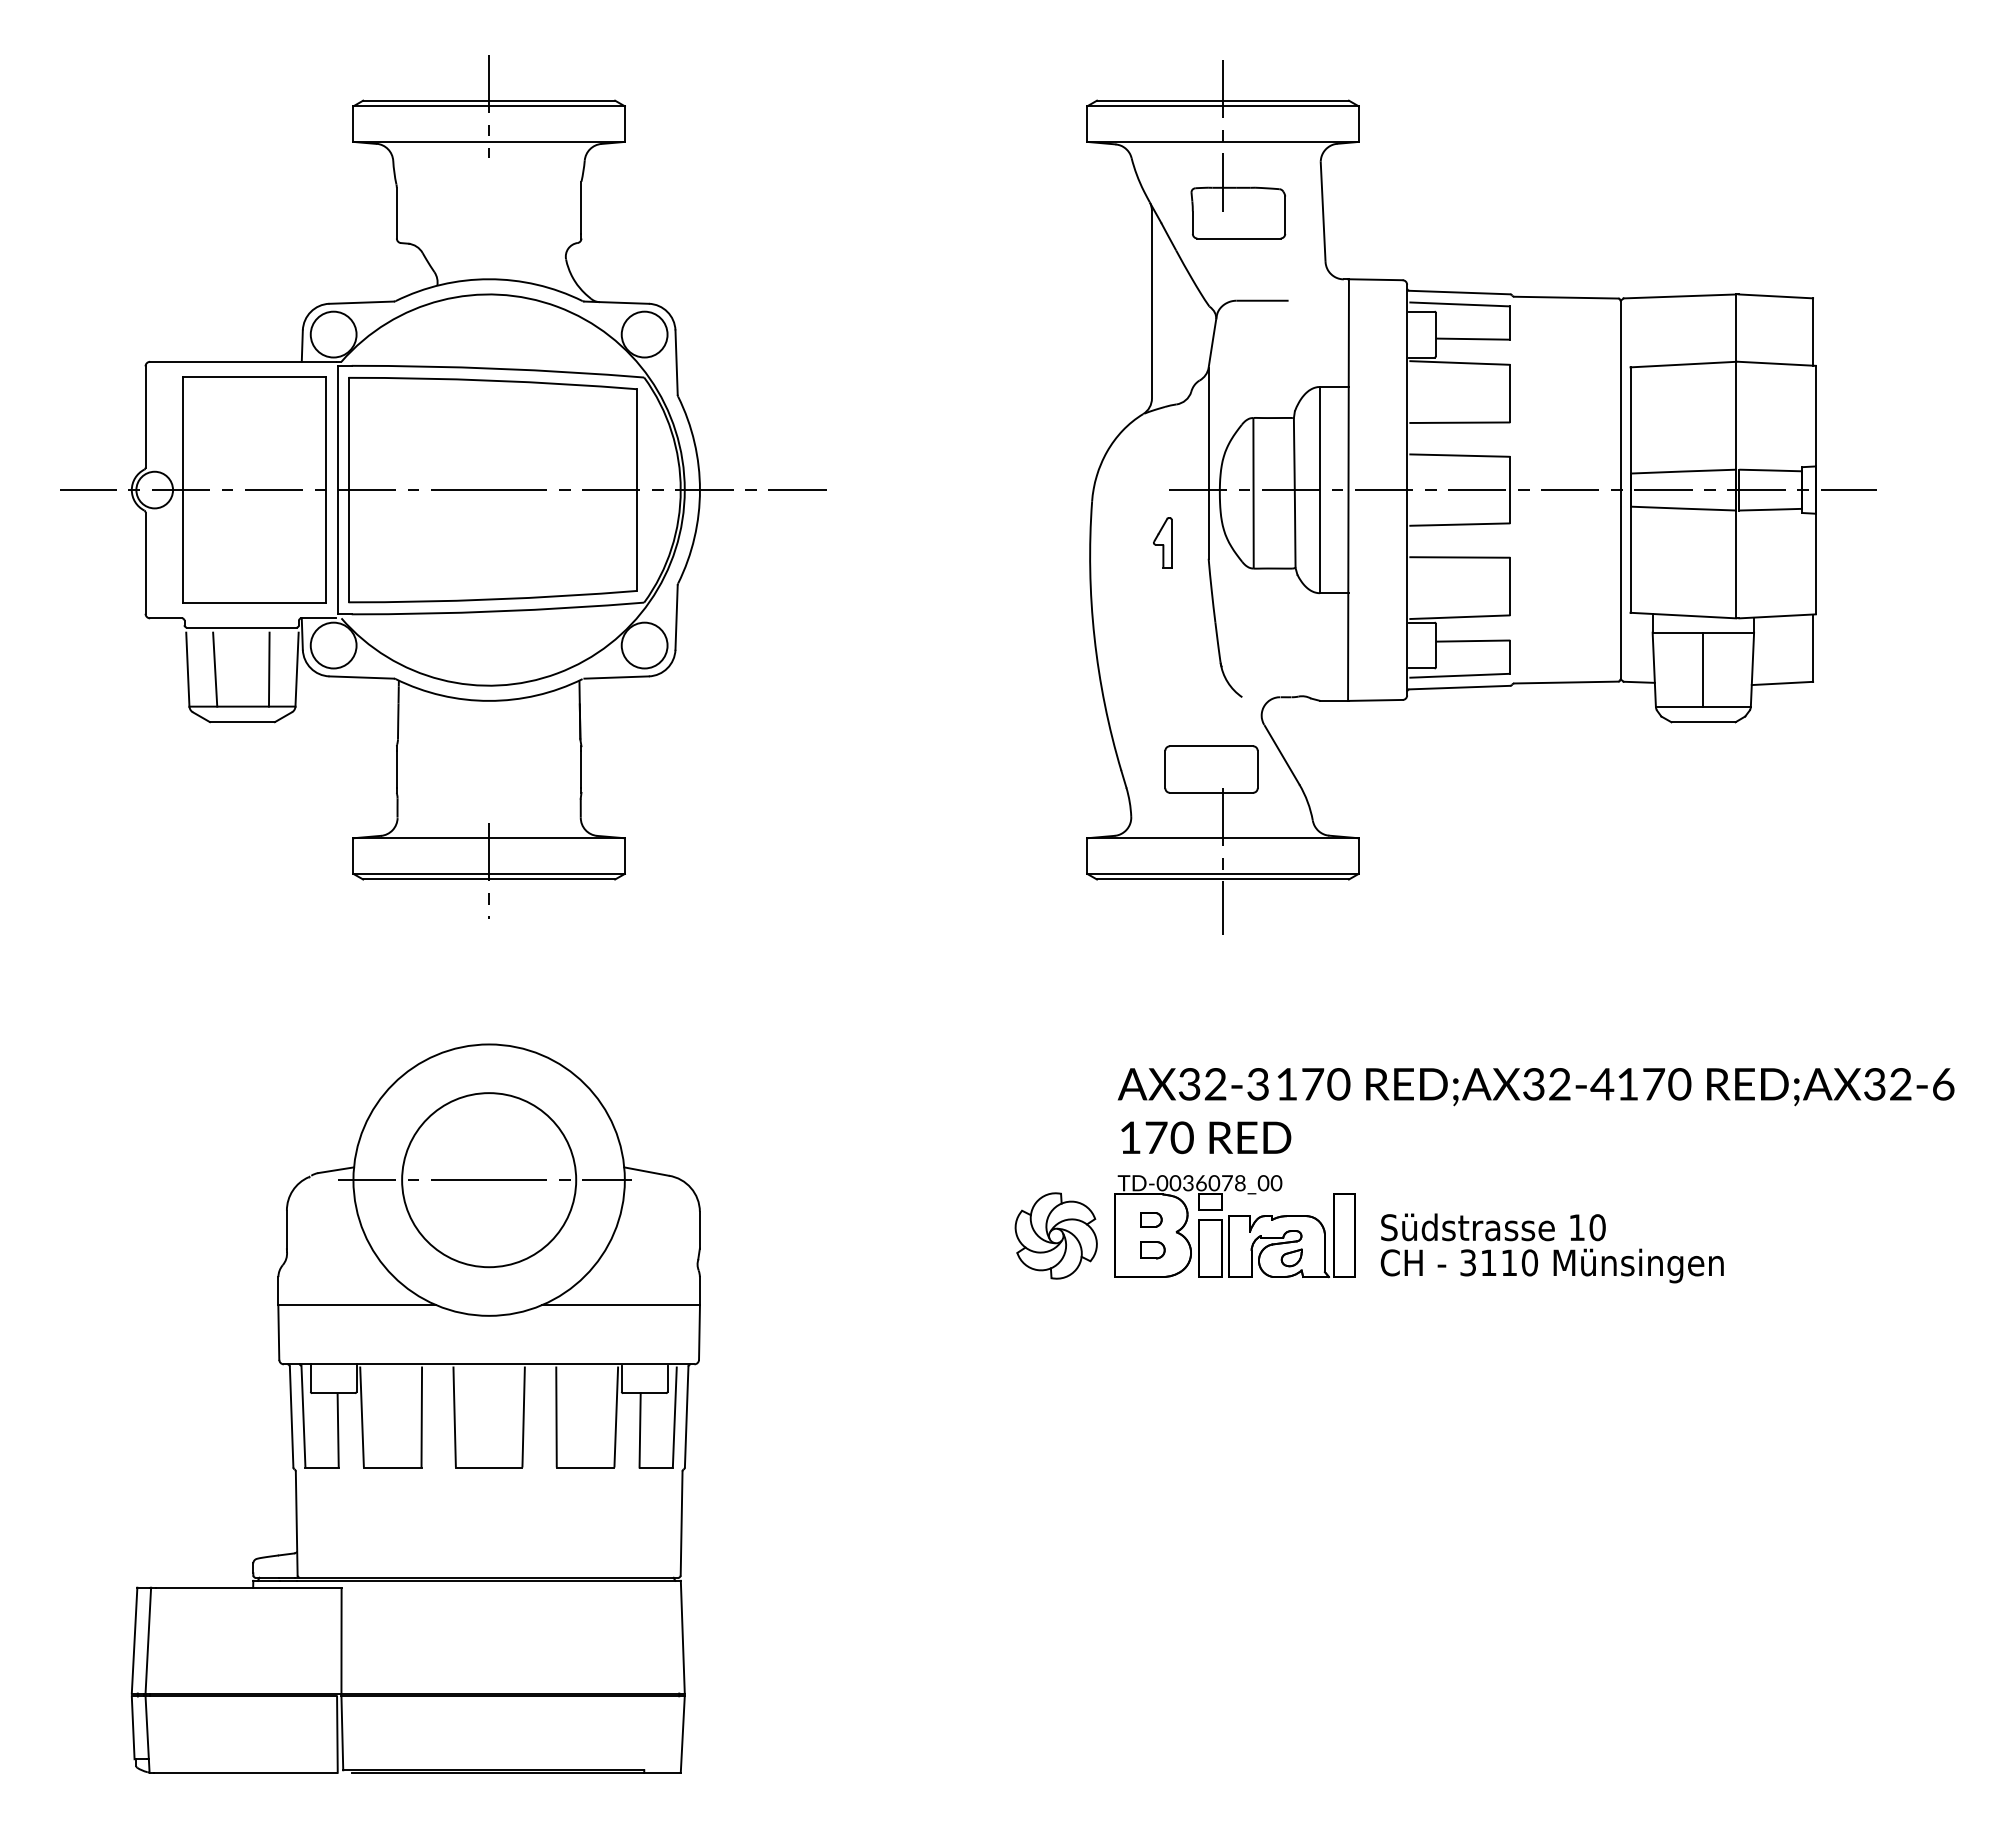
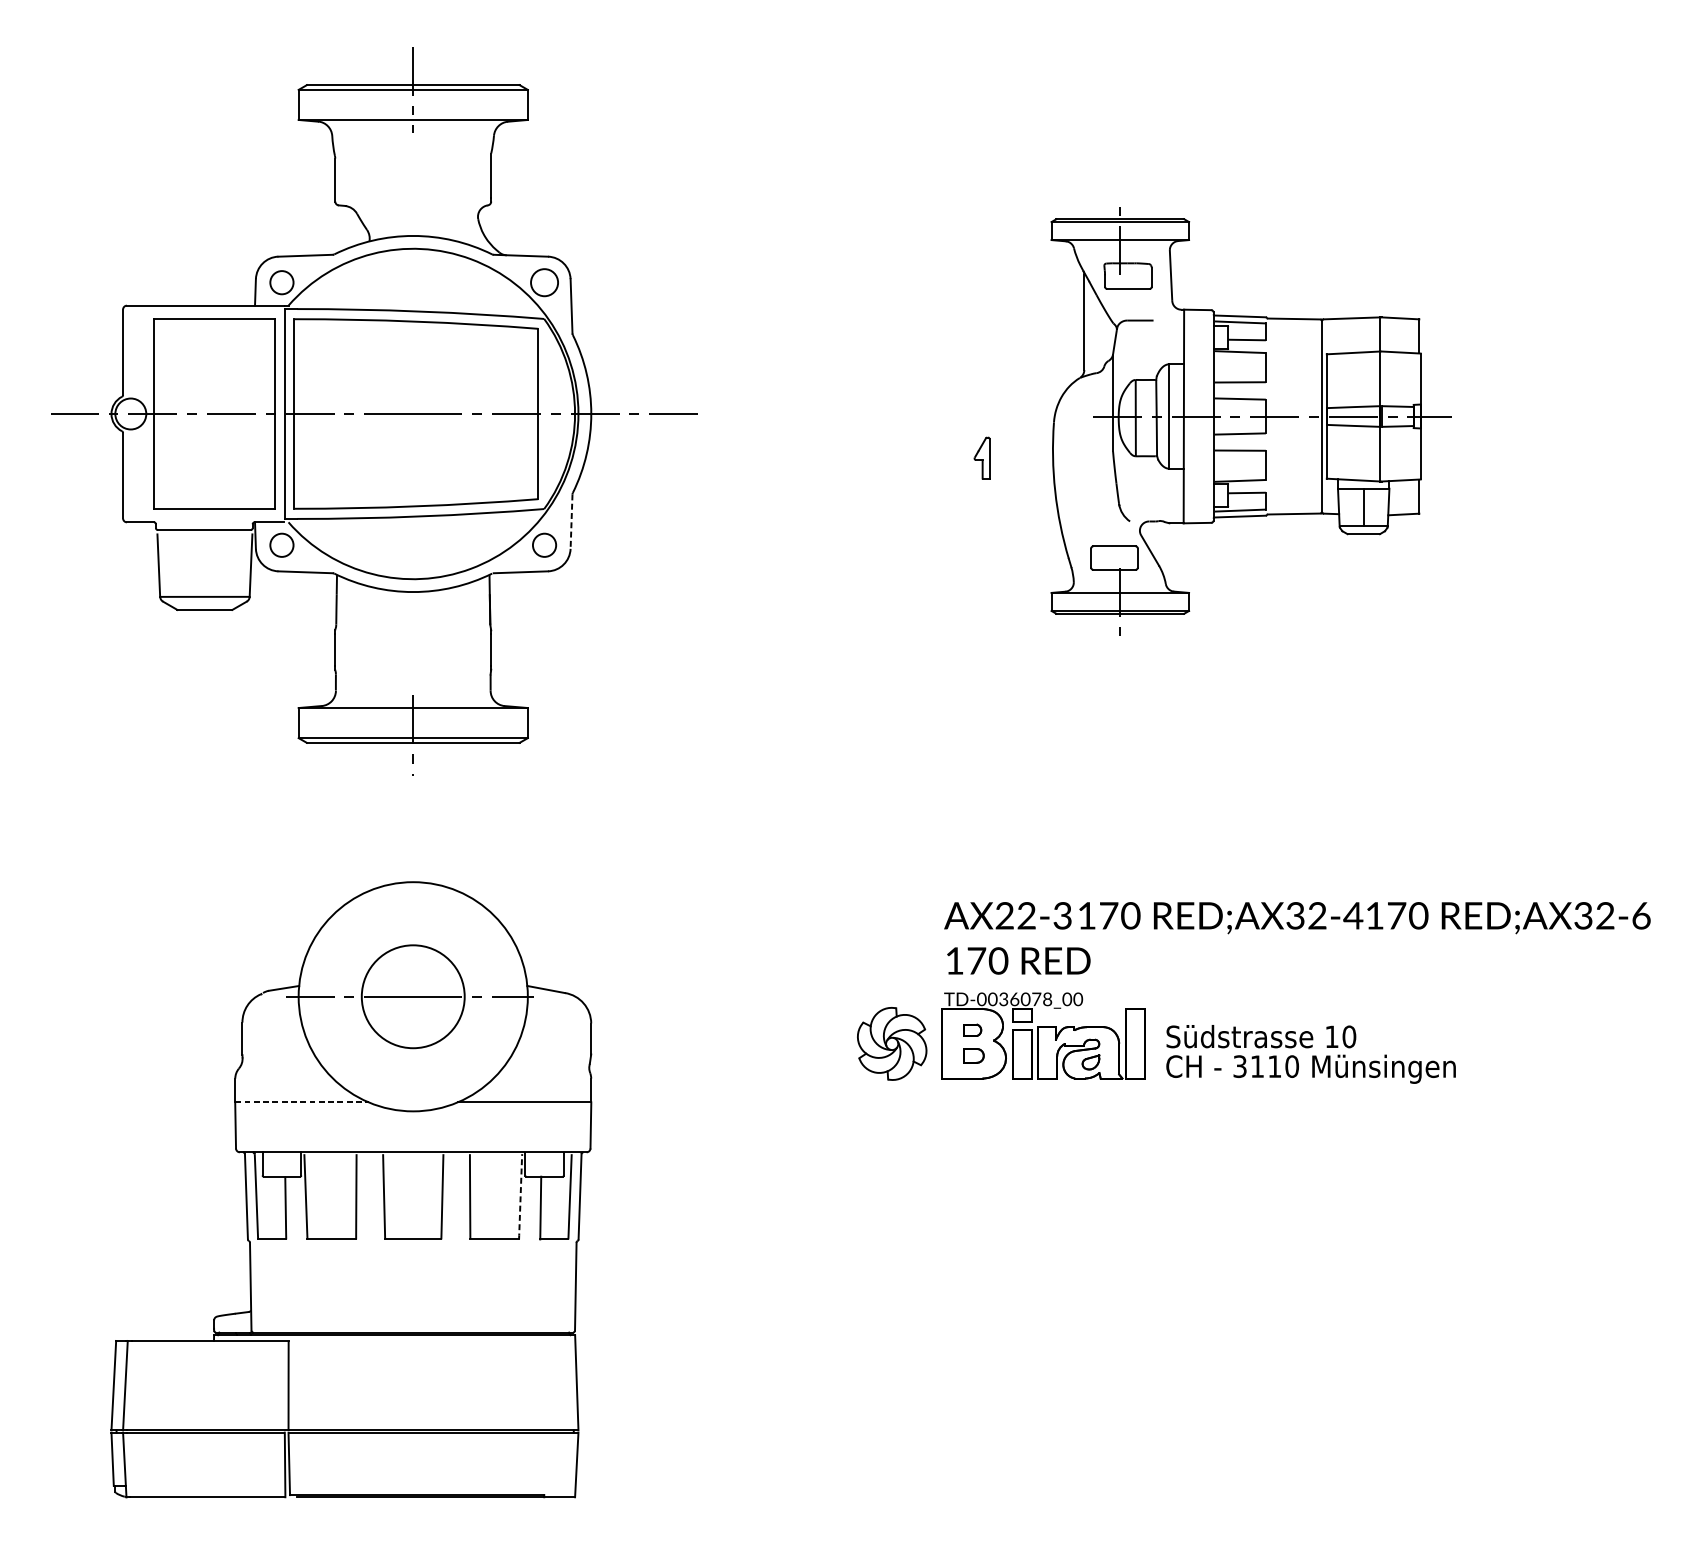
circle: (333, 334) -> (281, 282), size x0.6
circle: (644, 334) -> (544, 282), size x0.7
part: (1481, 497) -> (1251, 420), size x0.6
line: (676, 618) -> (571, 522), solid -> dashed
circle: (333, 645) -> (281, 545), size x0.6
circle: (644, 645) -> (544, 545), size x0.6
line: (215, 669) -> (182, 565), removed
line: (268, 669) -> (226, 565), removed
text: (1189, 1084) -> (1004, 915), AX32-3 -> AX22-3
circle: (489, 1180) -> (413, 997), size x0.7
line: (357, 1305) -> (302, 1102), solid -> dashed
line: (616, 1417) -> (520, 1197), solid -> dashed

